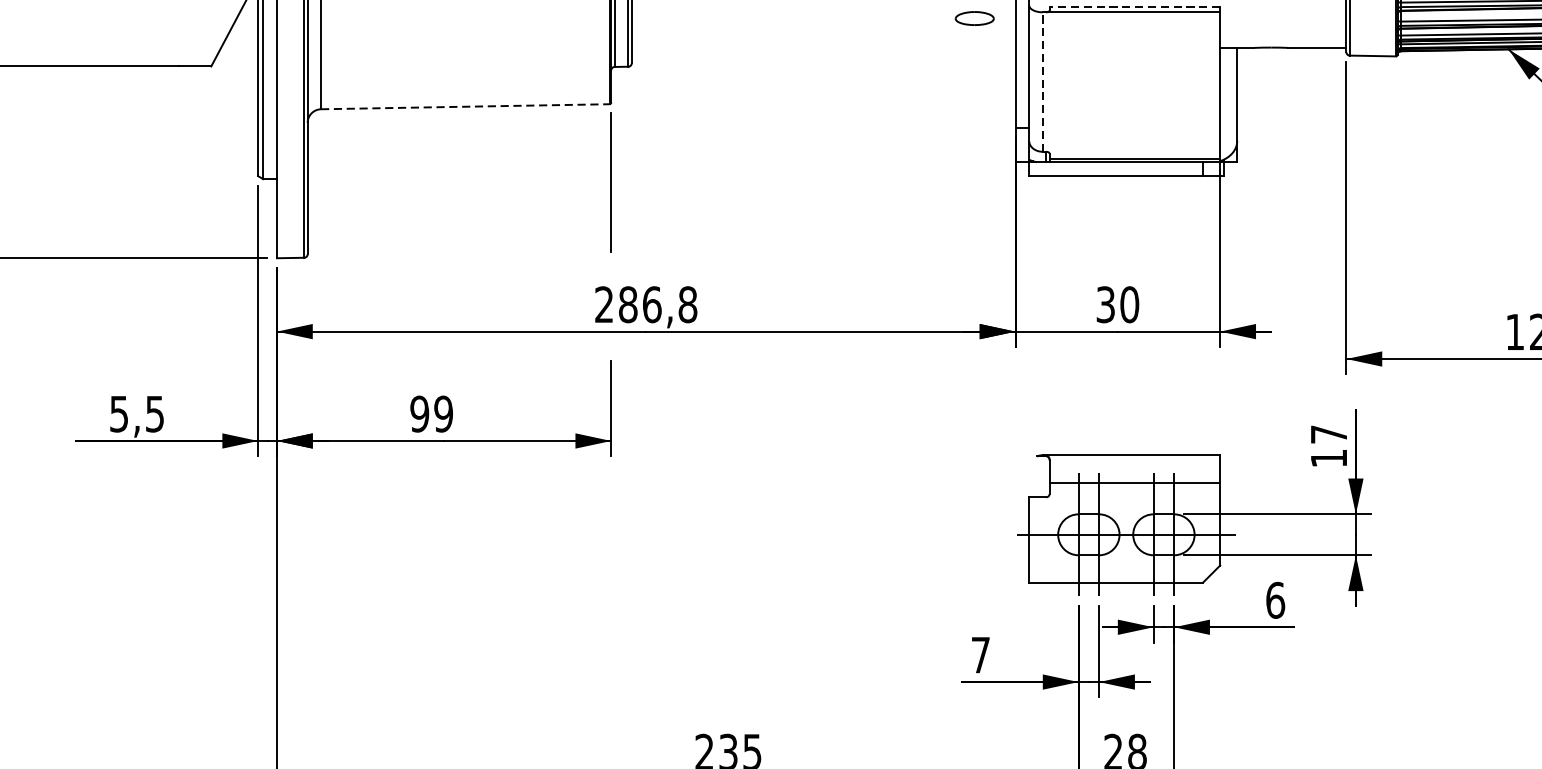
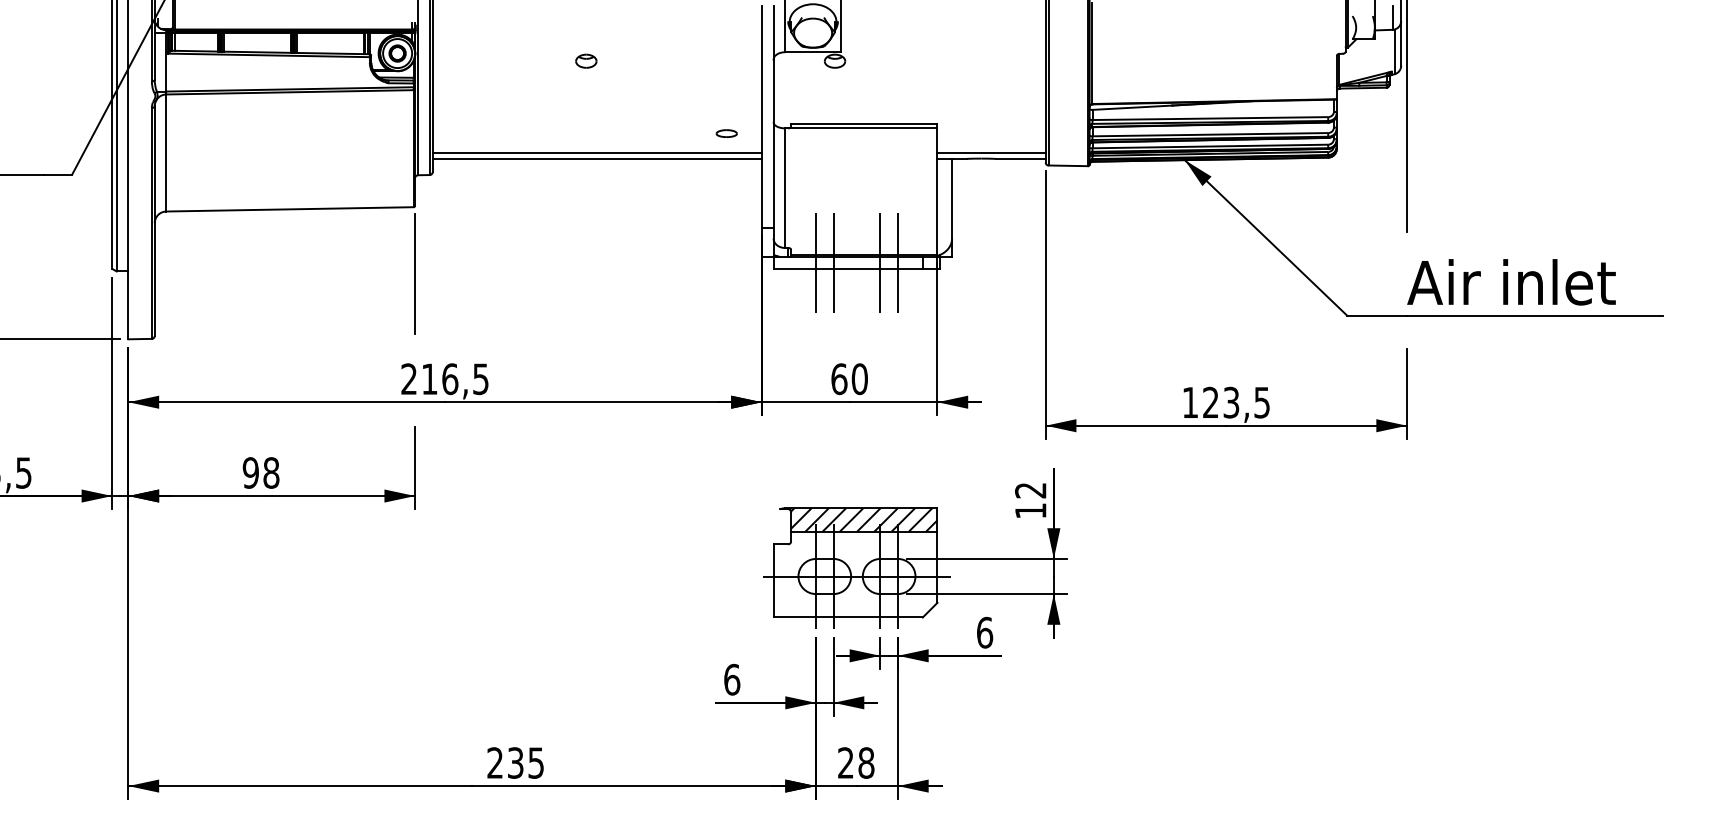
line: (1133, 6) -> (863, 123), dashed -> solid
part: (974, 18) -> (726, 133), size x0.62
line: (822, 40) -> (596, 152), added
line: (1283, 40) -> (991, 152), added
line: (822, 47) -> (596, 158), added
line: (1043, 82) -> (785, 188), dashed -> solid
line: (464, 106) -> (289, 209), dashed -> solid
line: (1079, 168) -> (816, 262), added
line: (1099, 168) -> (833, 262), added
line: (1153, 168) -> (880, 262), added
line: (1173, 168) -> (897, 262), added
text: (657, 305) -> (454, 379), 286,8 -> 216,5
text: (1105, 305) -> (839, 379), 30 -> 60
text: (443, 413) -> (271, 472), 99 -> 98
text: (1328, 434) -> (1030, 490), 17 -> 12
hatch: (1133, 468) -> (863, 519), added
text: (981, 654) -> (732, 679), 7 -> 6

